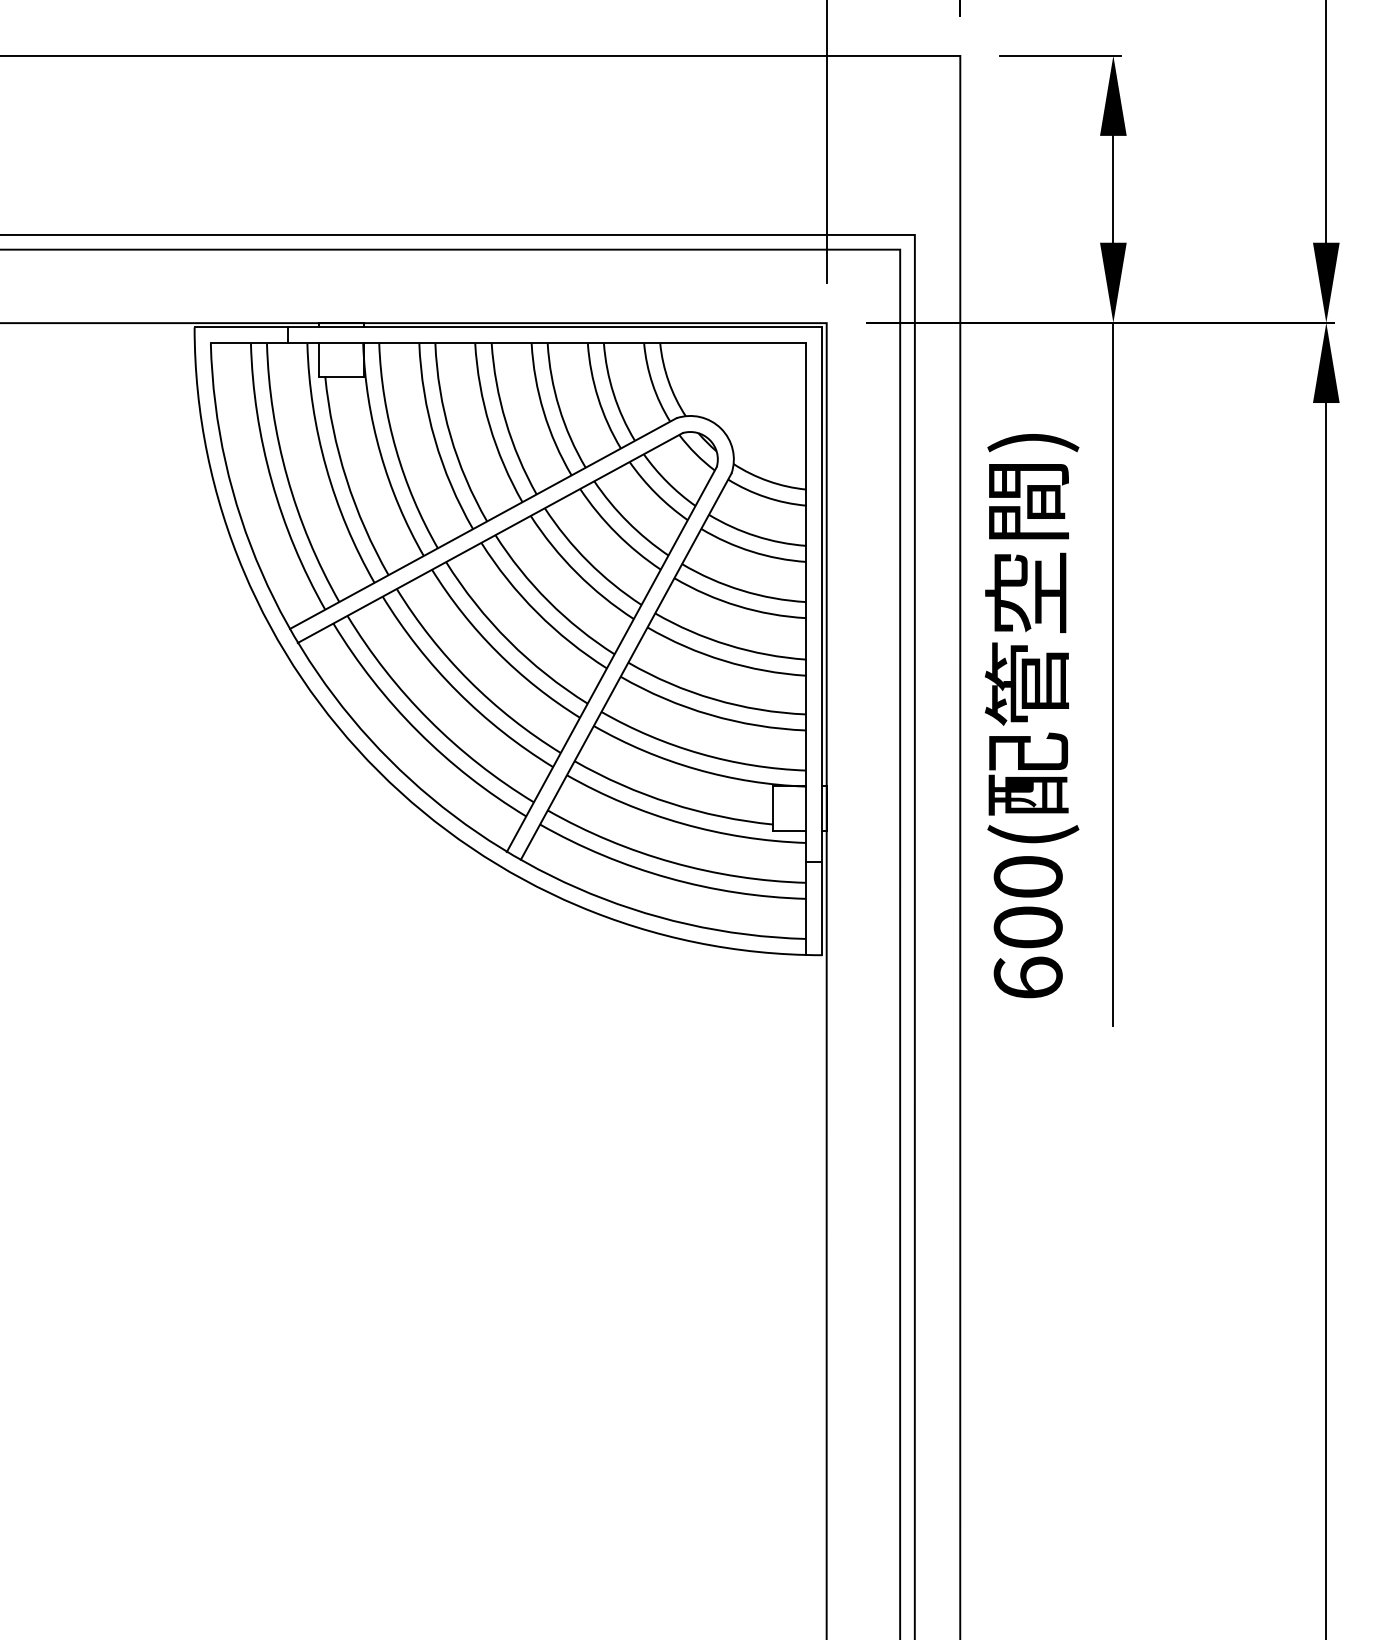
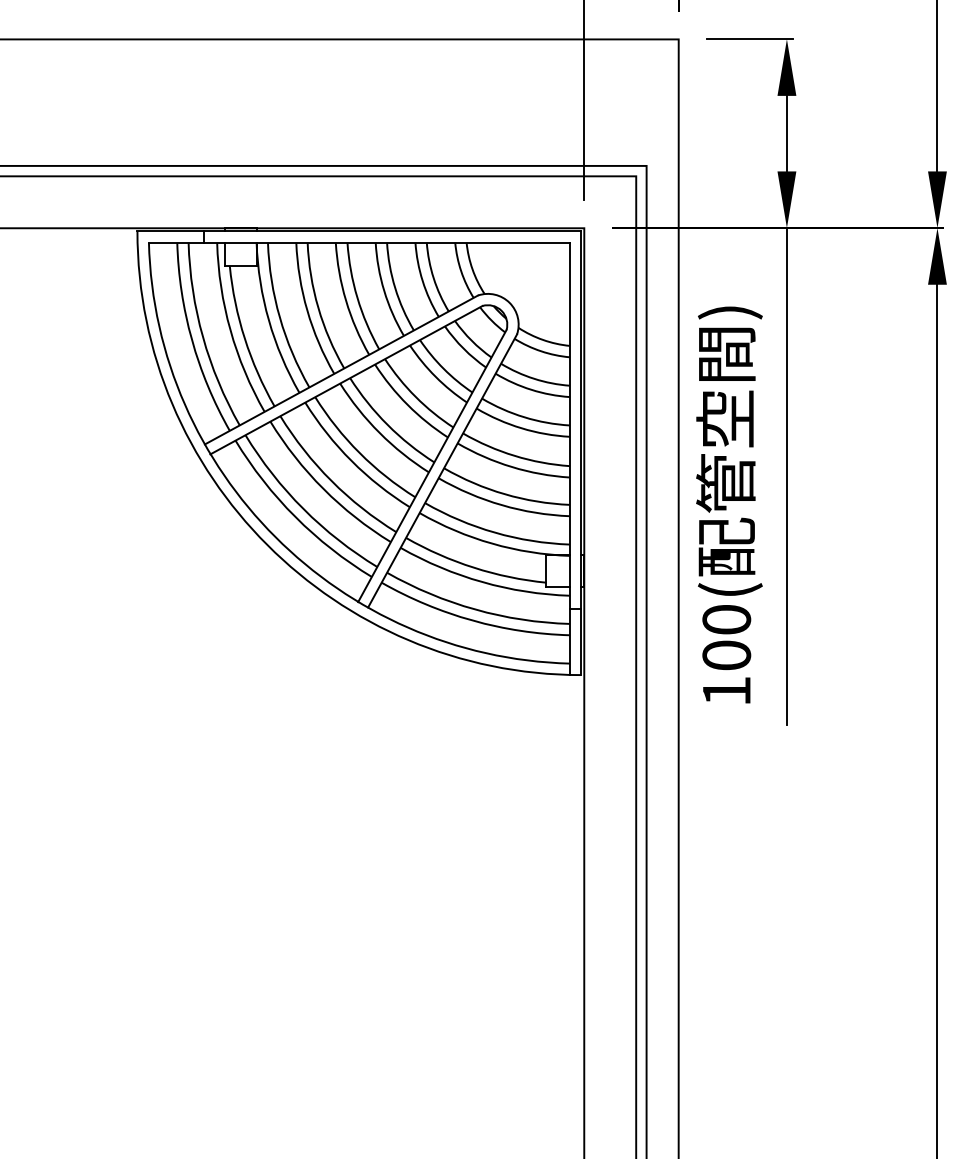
text: (1027, 977) -> (726, 690), 600( -> 100(

